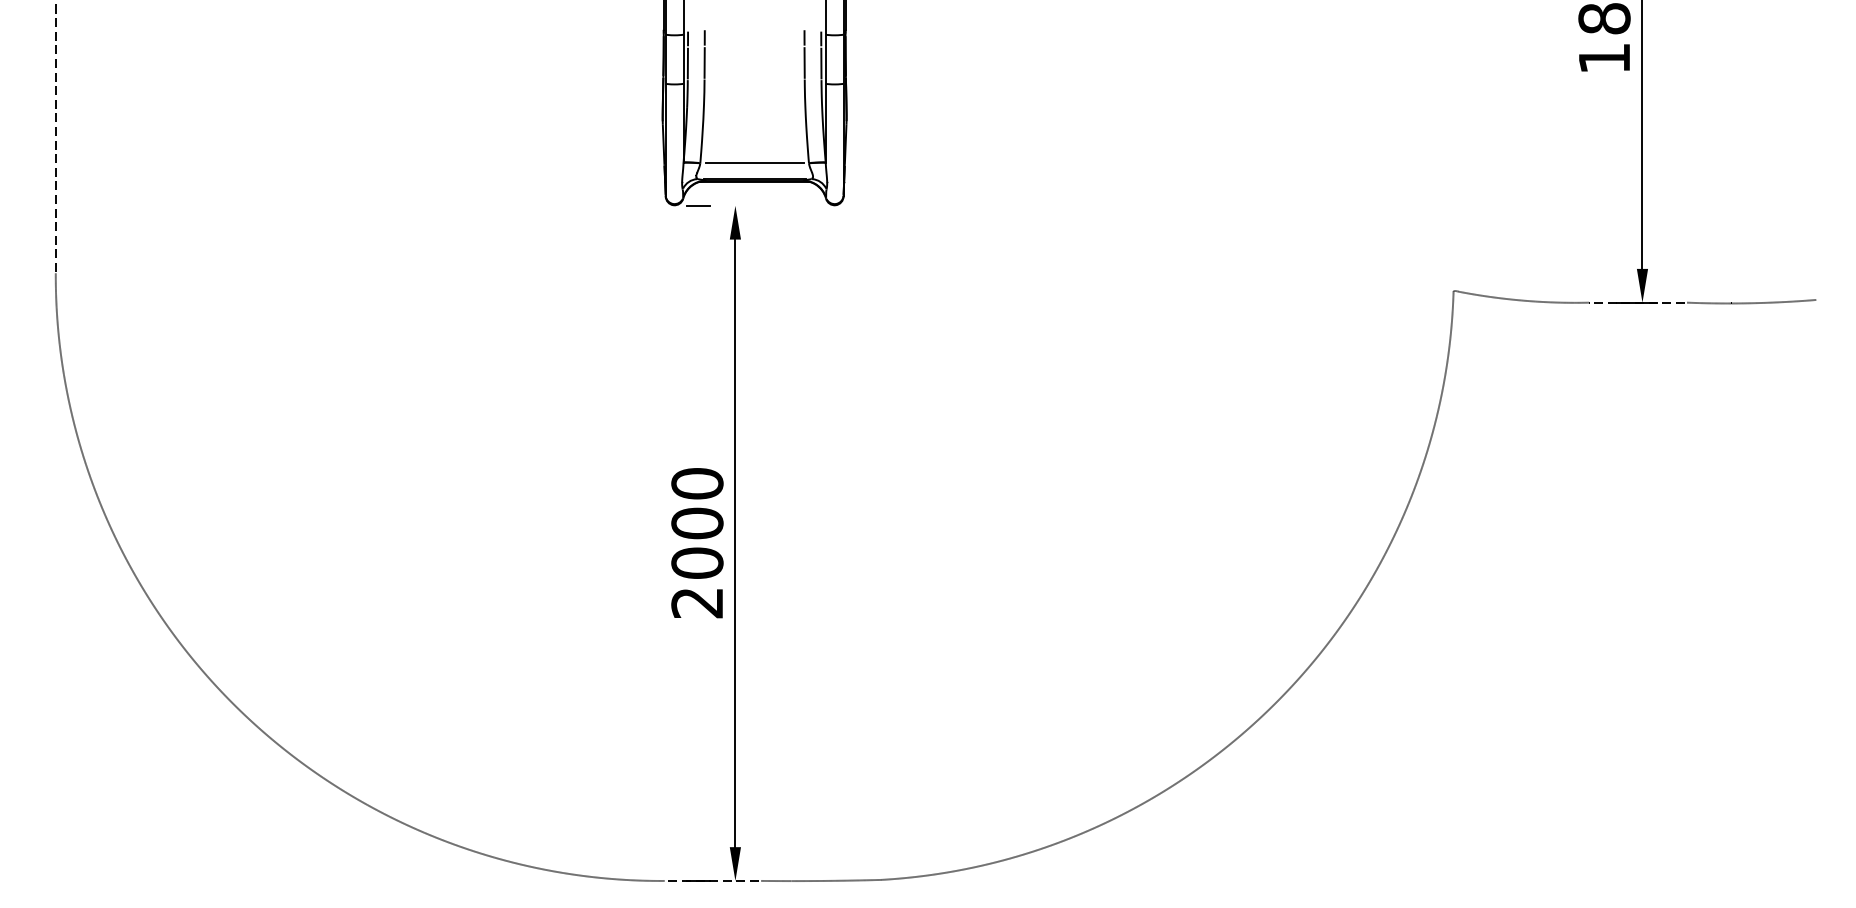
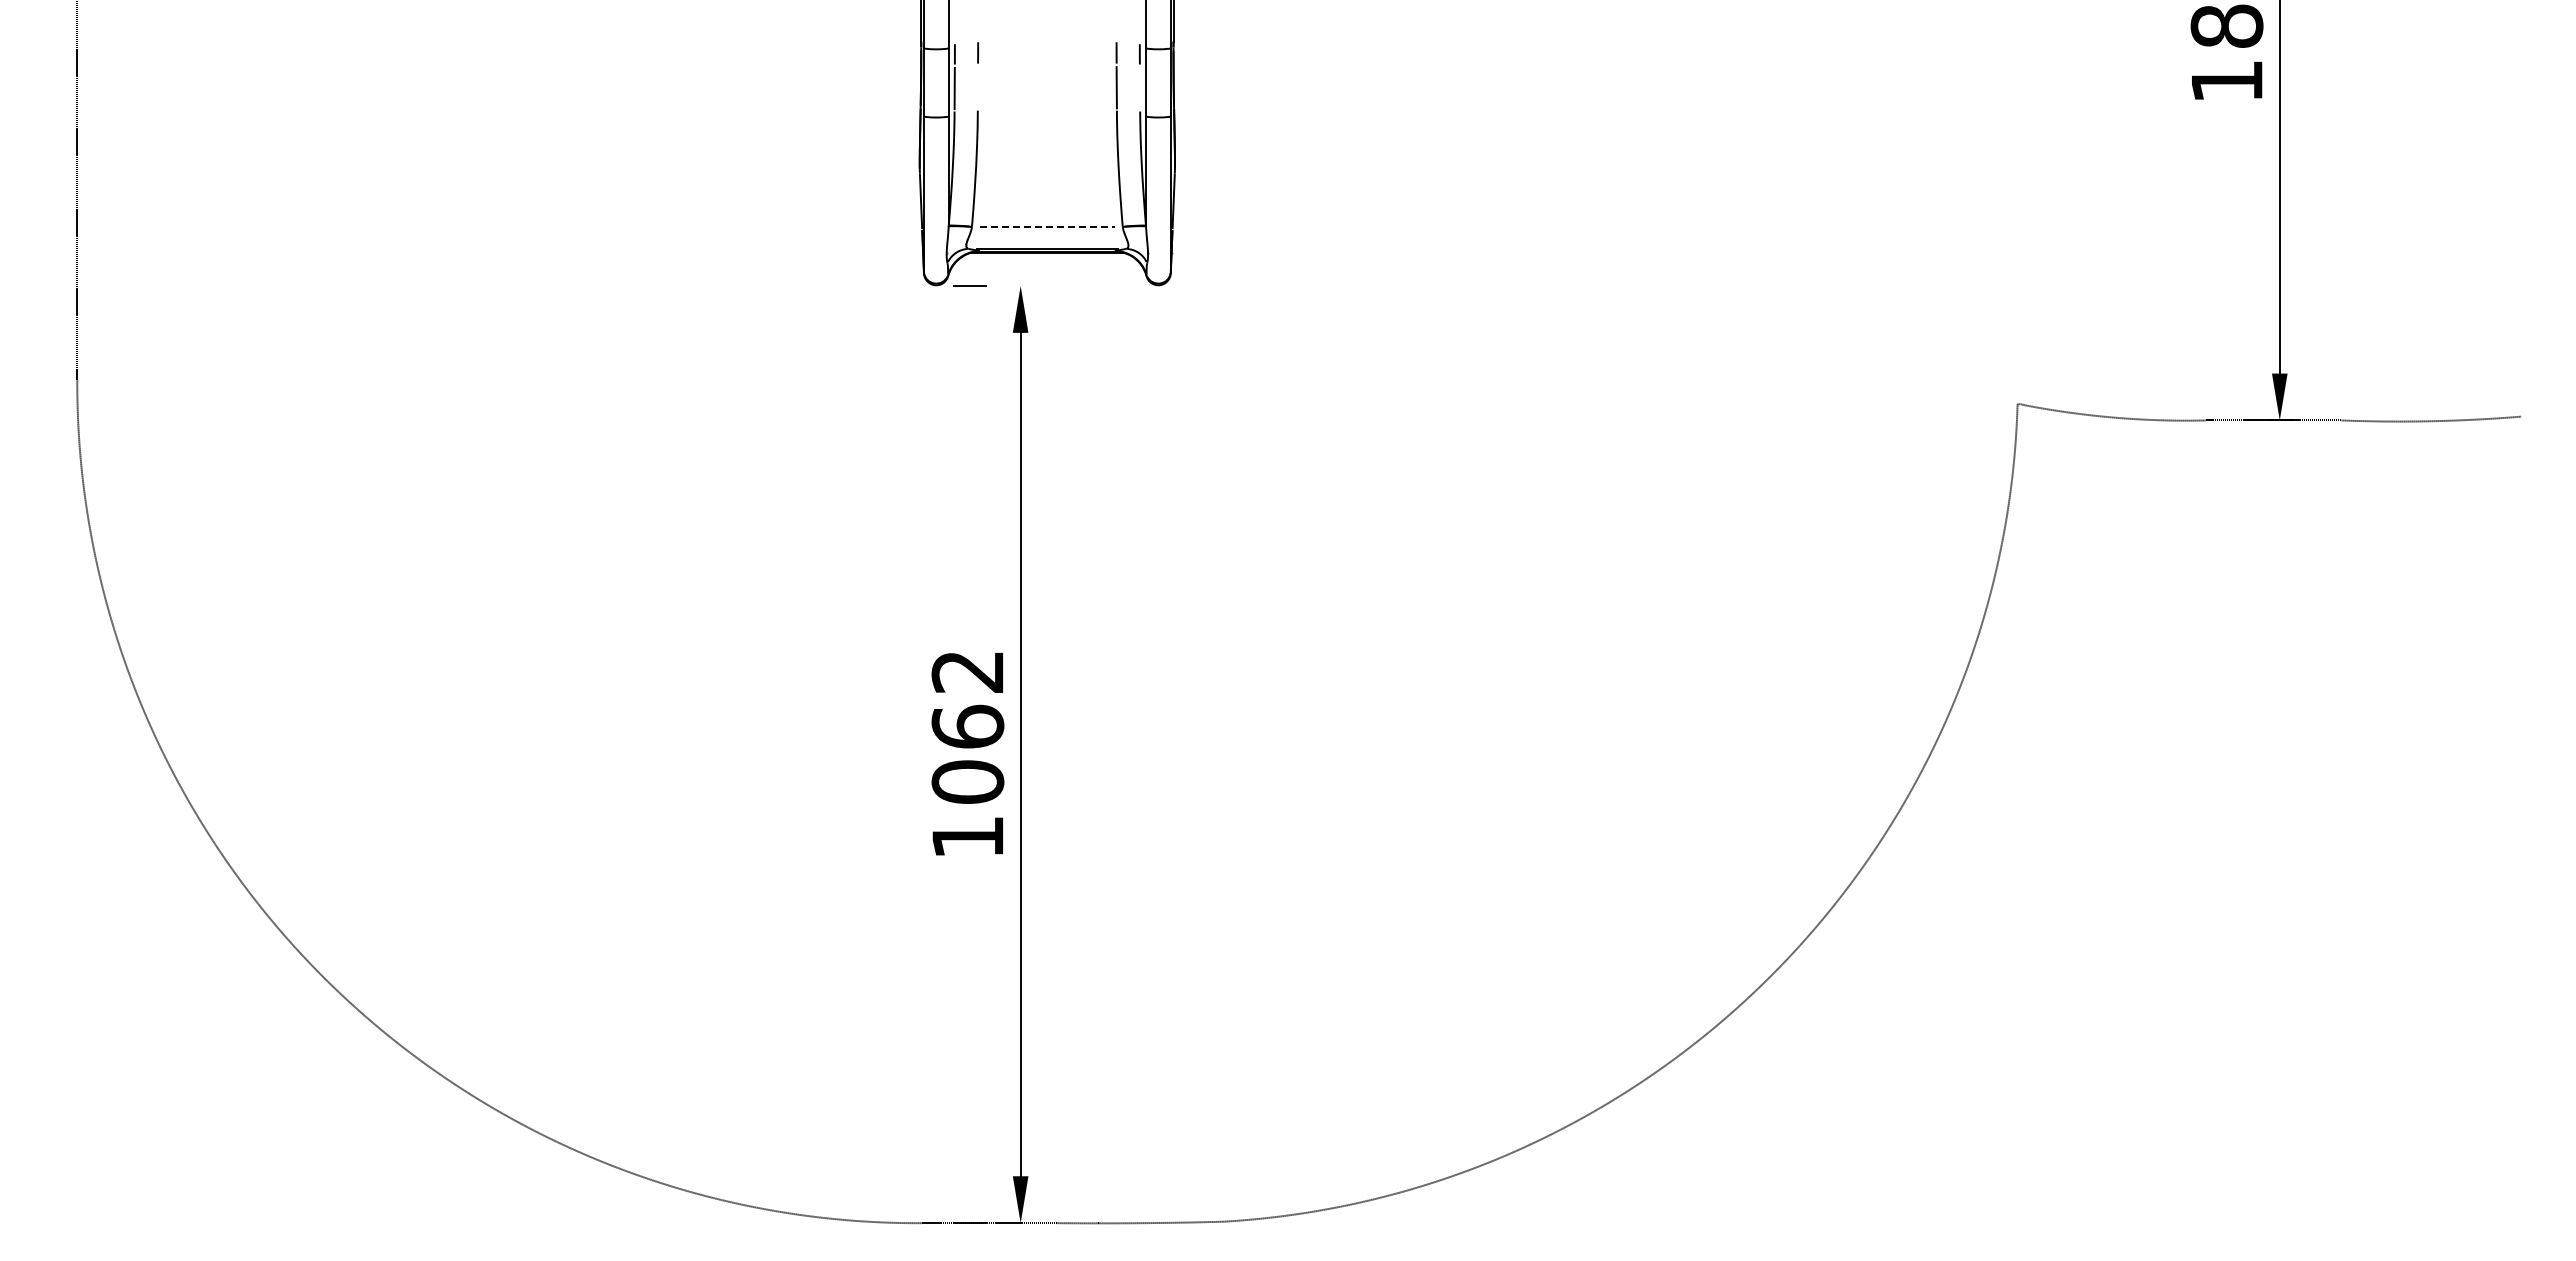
line: (704, 62) -> (977, 87), removed
line: (821, 63) -> (1139, 88), removed
line: (754, 162) -> (1047, 226), solid -> dashed
text: (697, 543) -> (967, 754), 2000 -> 1062

